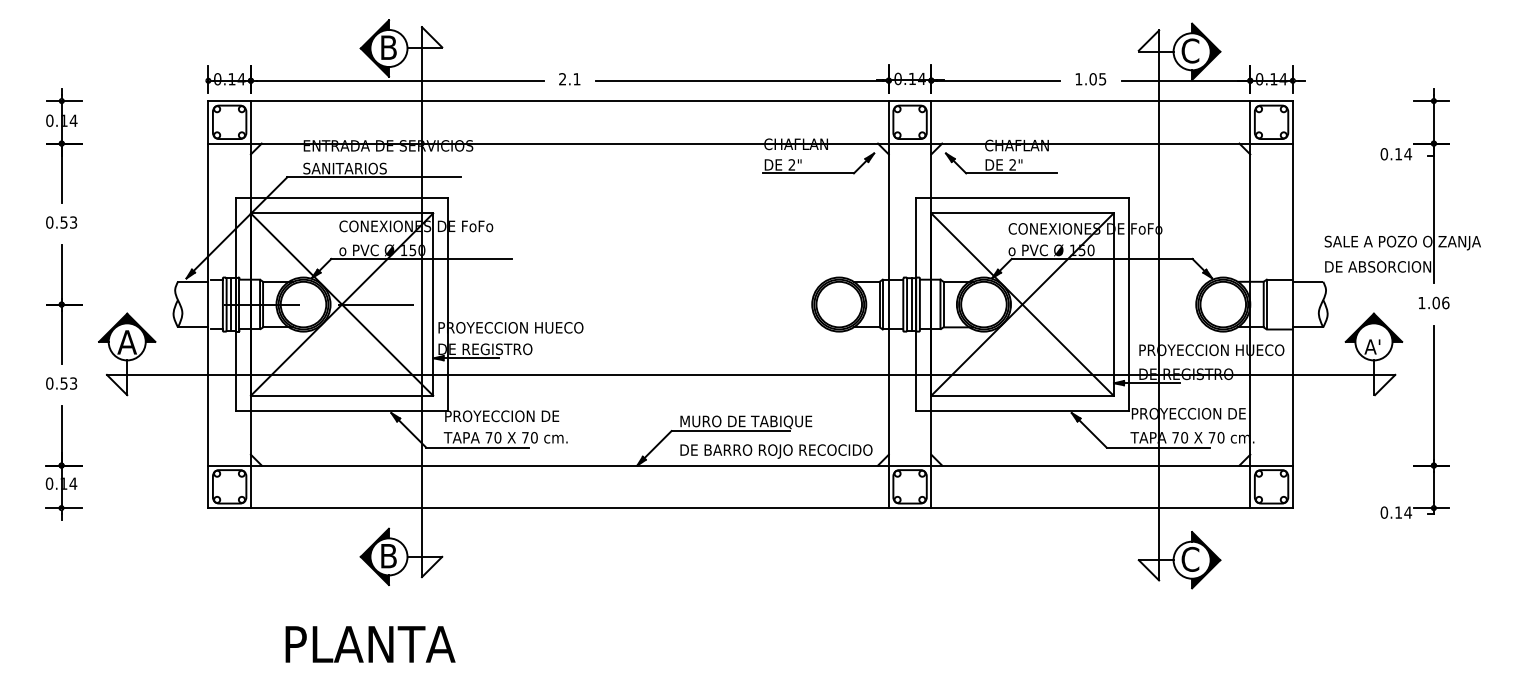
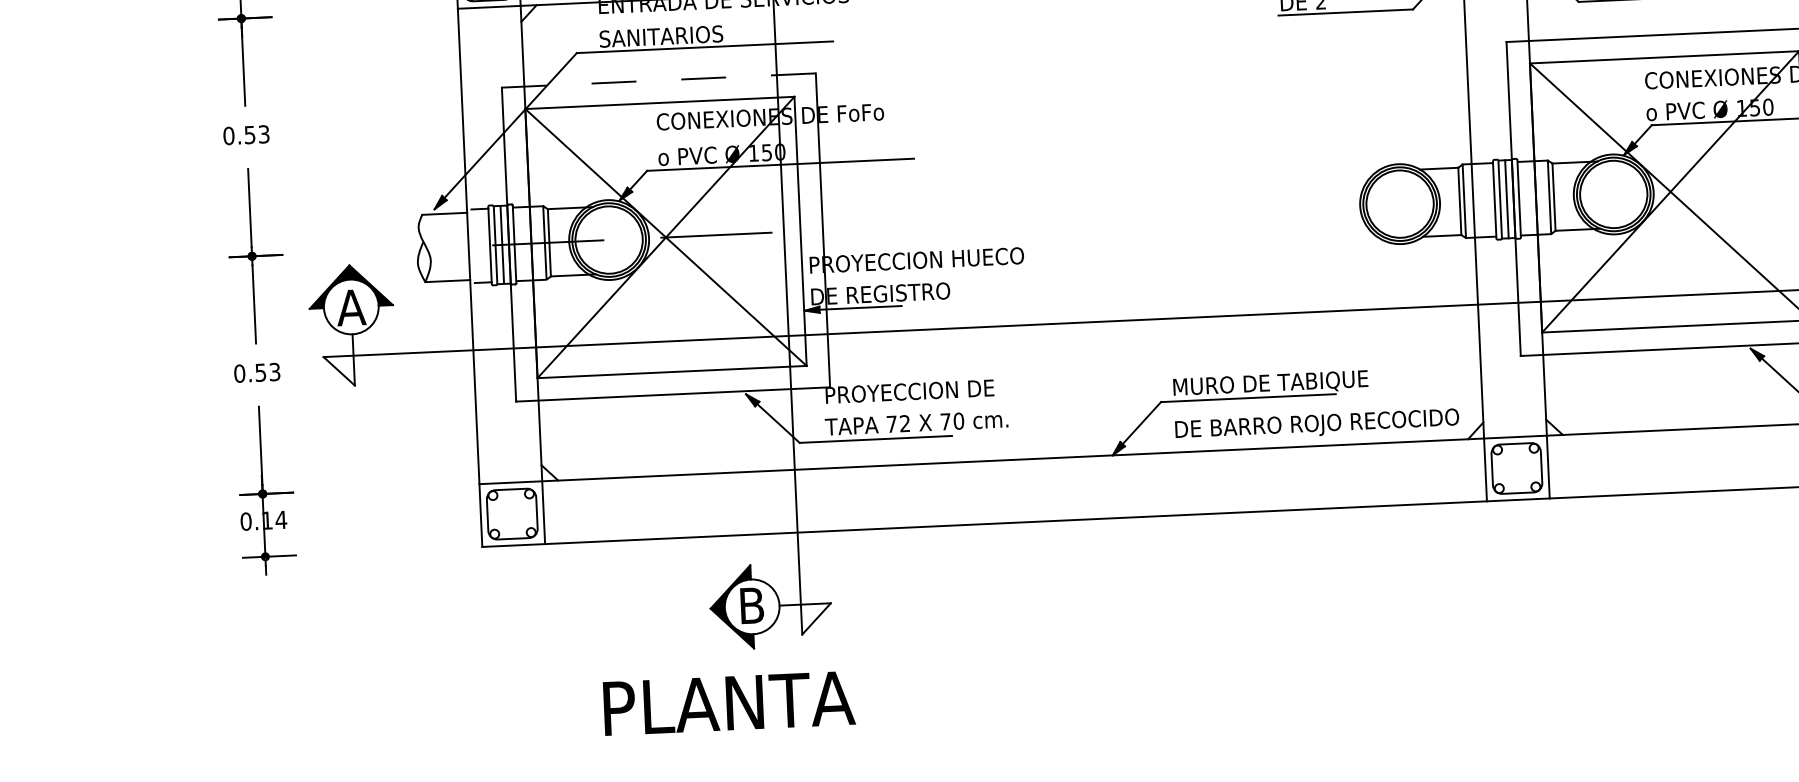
line: (342, 198) -> (659, 80), solid -> dashed
text: (497, 437) -> (904, 423), 70 -> 72
text: (370, 644) -> (729, 703), moved

